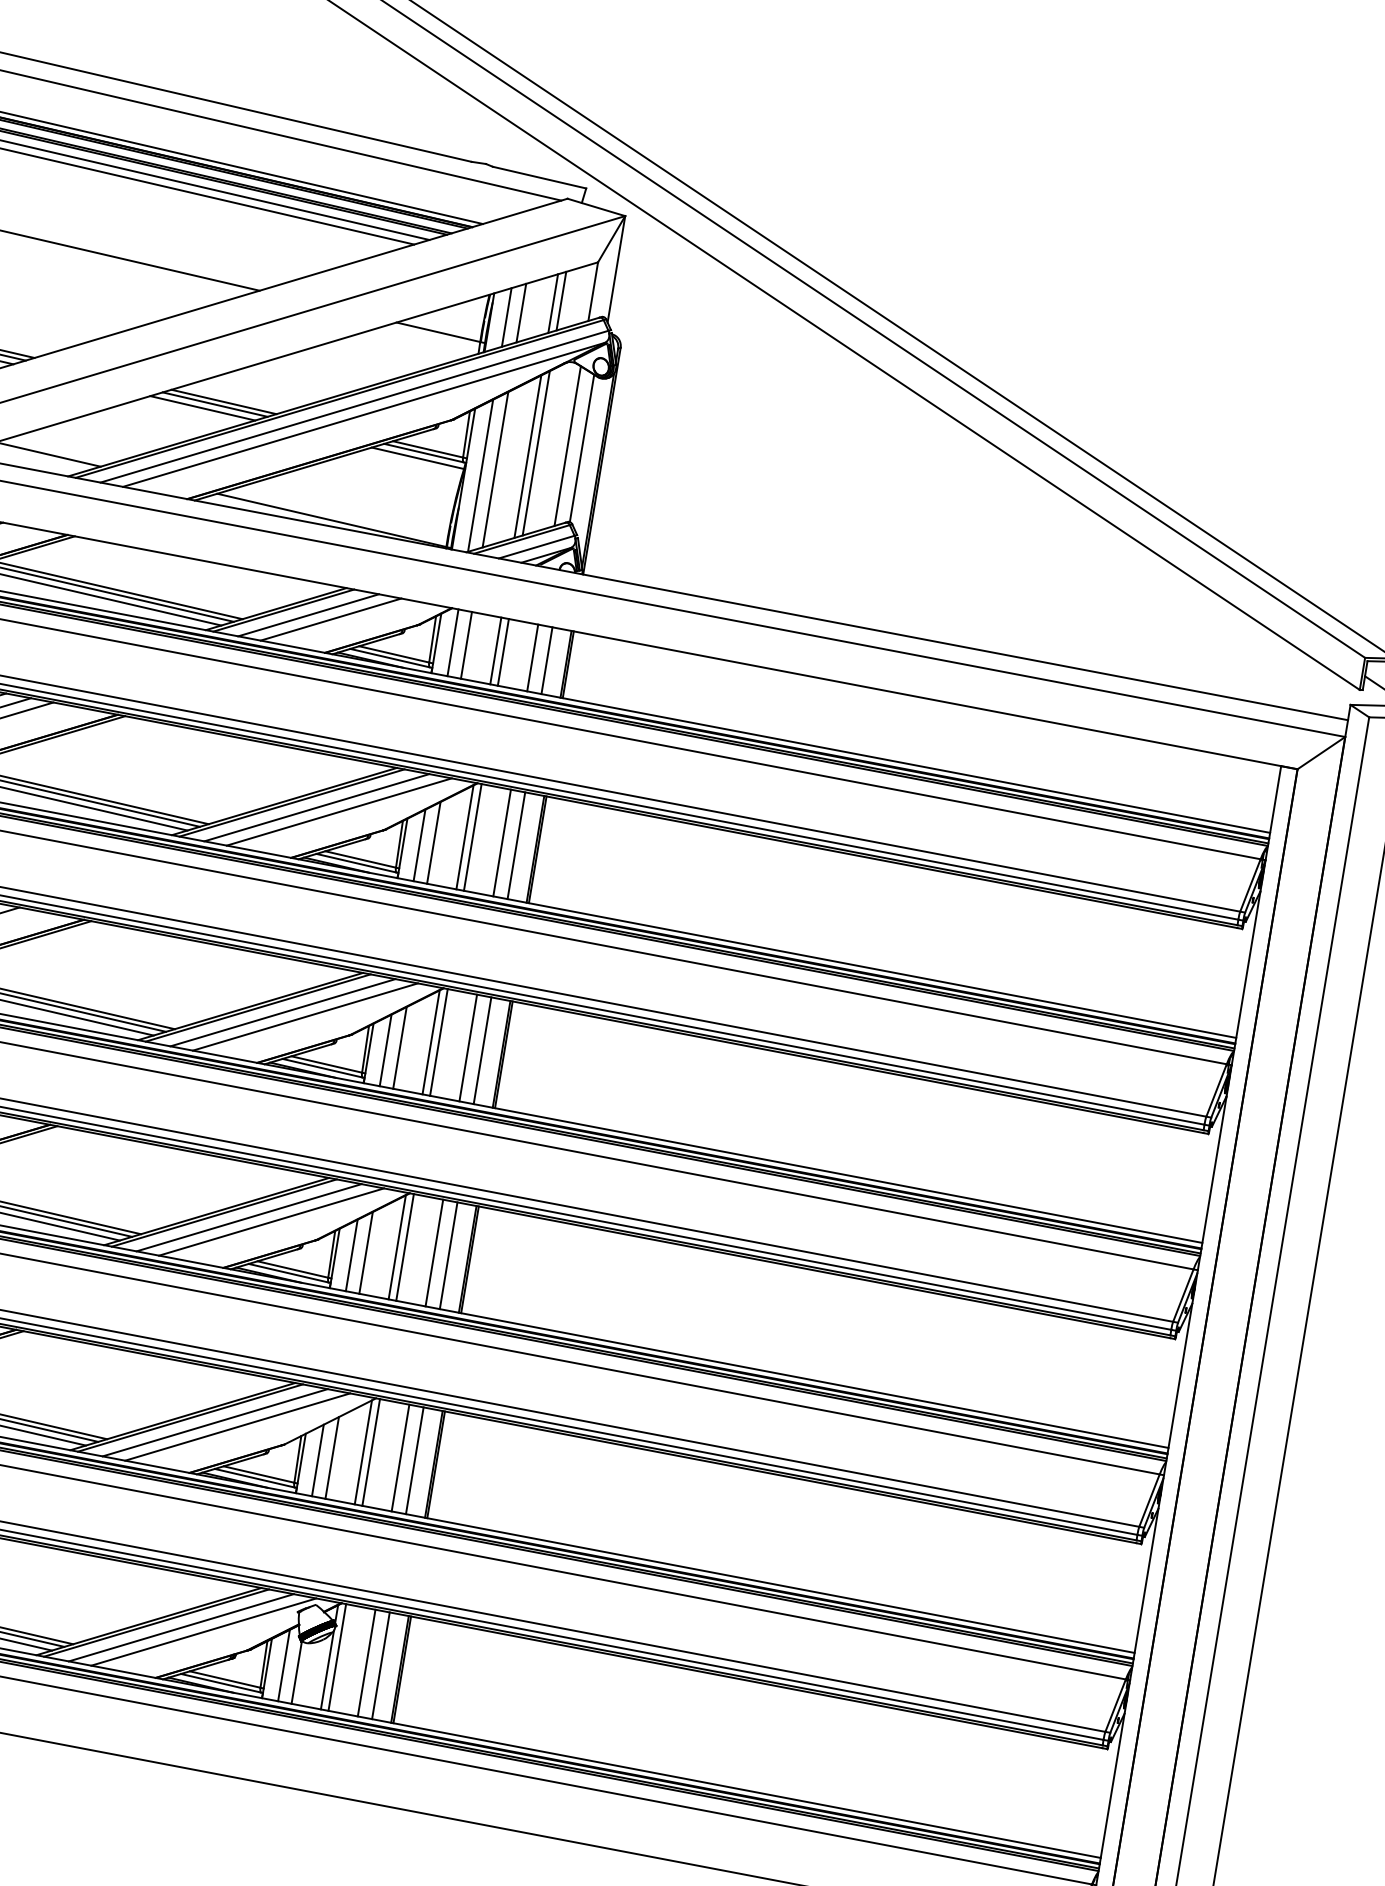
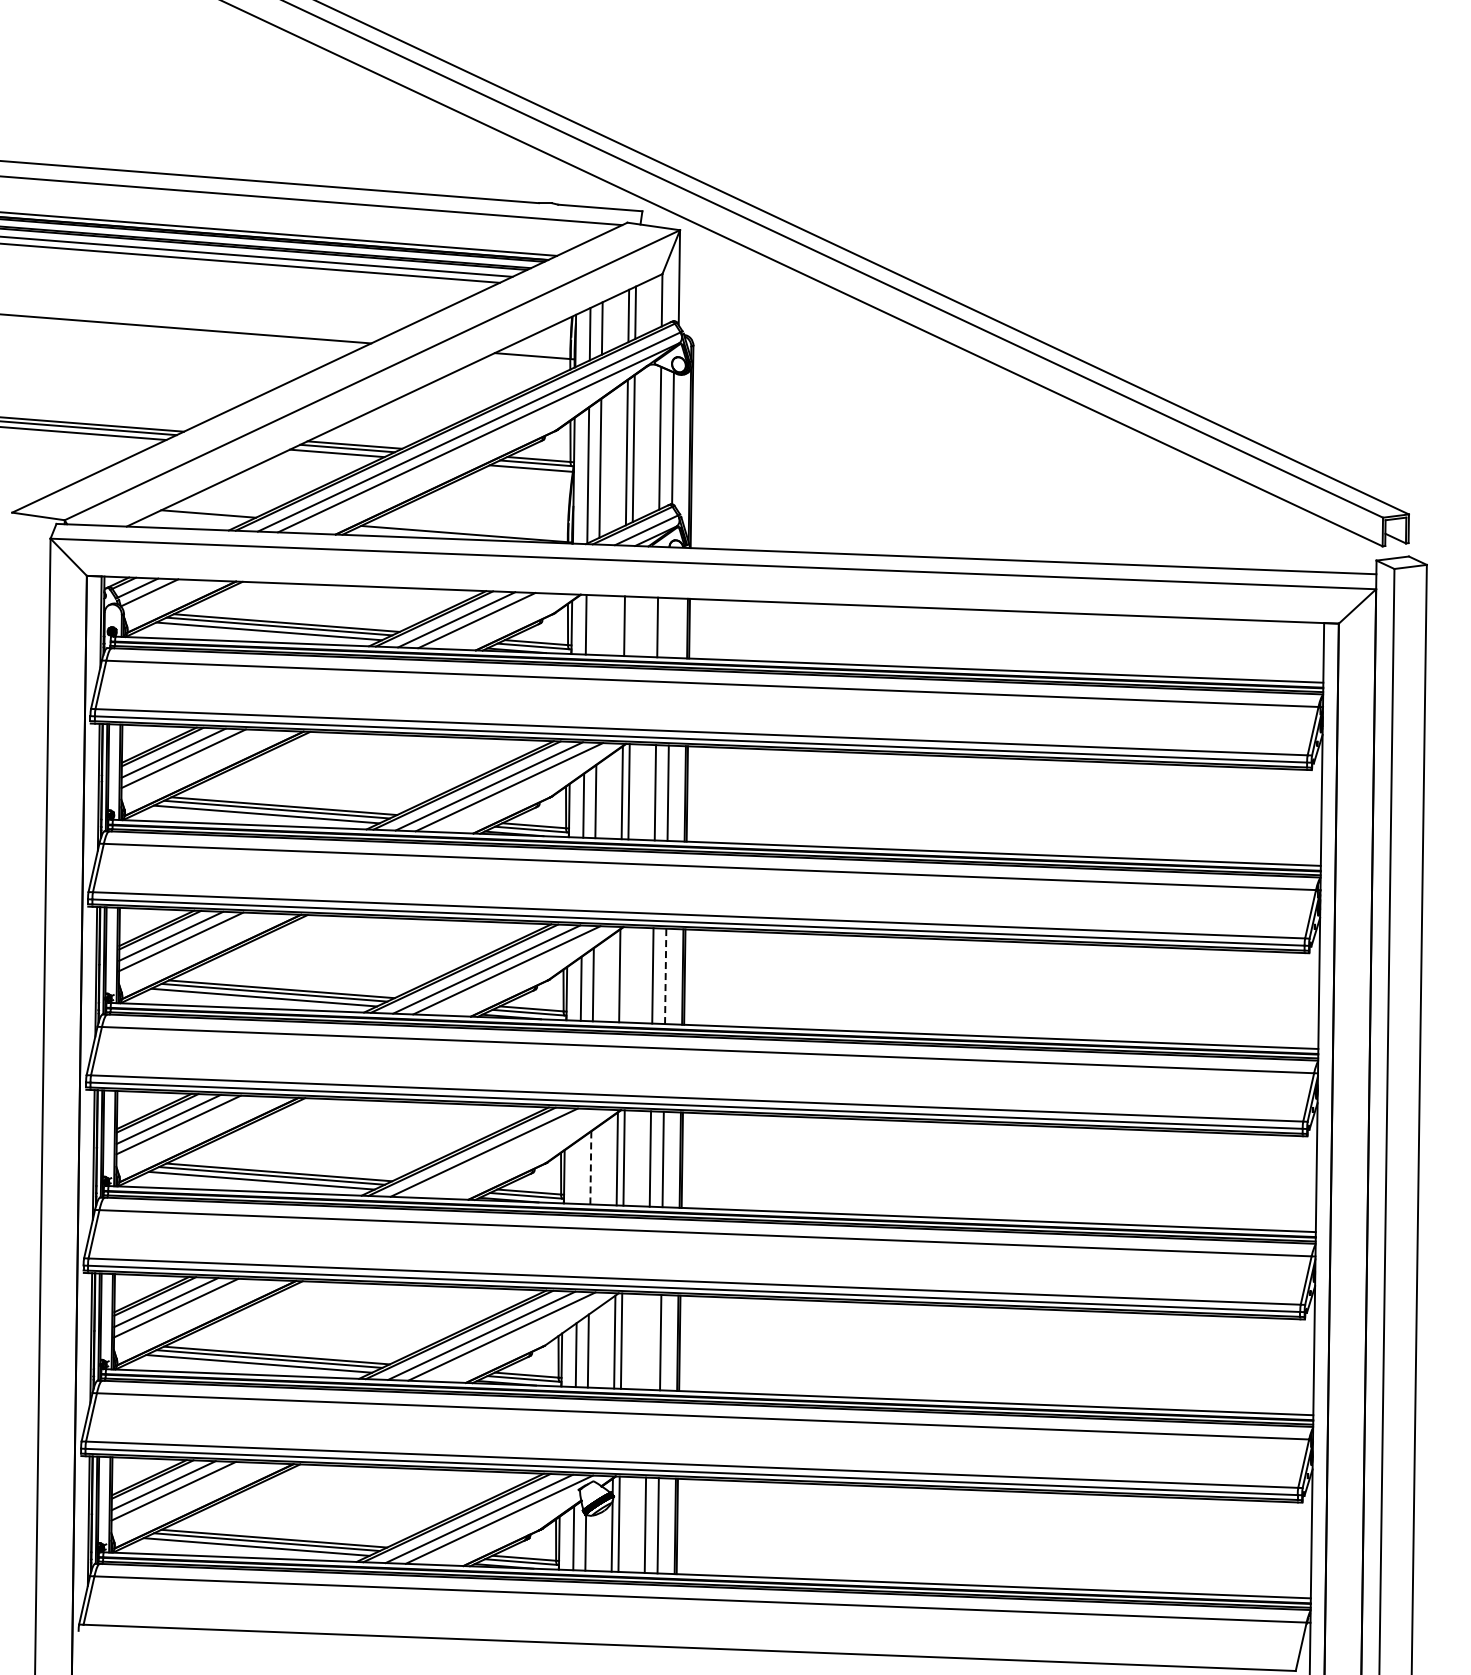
line: (465, 645) -> (597, 625), removed
line: (502, 652) -> (630, 626), removed
line: (547, 660) -> (670, 627), removed
line: (438, 1041) -> (626, 974), removed
line: (482, 1050) -> (665, 976), solid -> dashed
line: (271, 1222) -> (504, 1153), removed
line: (365, 1252) -> (590, 1167), solid -> dashed
line: (351, 1254) -> (578, 1171), removed
line: (400, 1457) -> (647, 1341), removed

